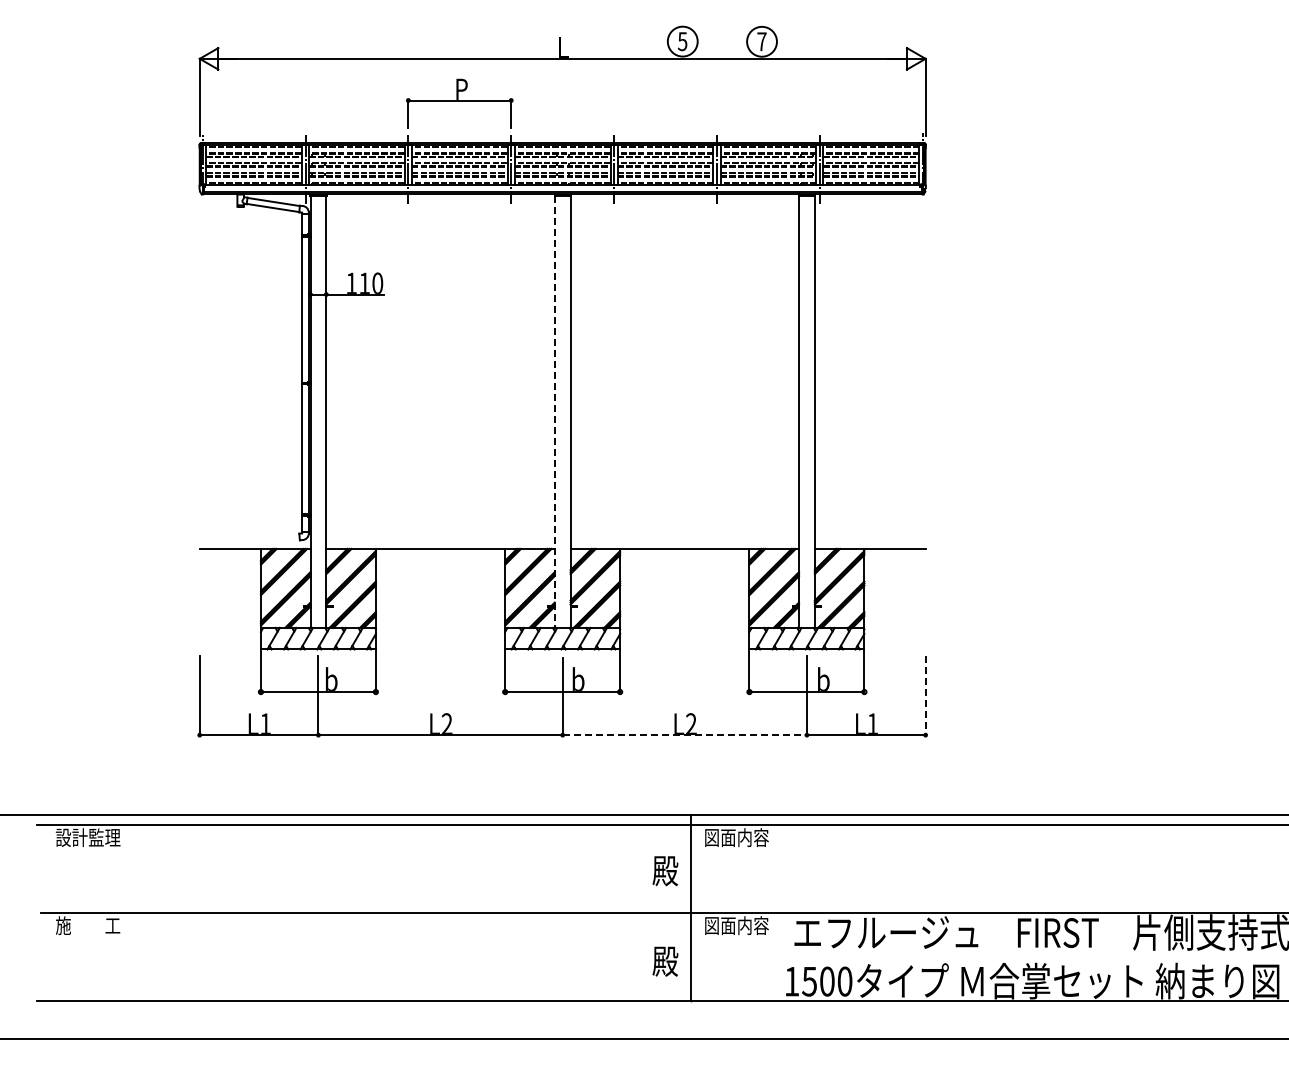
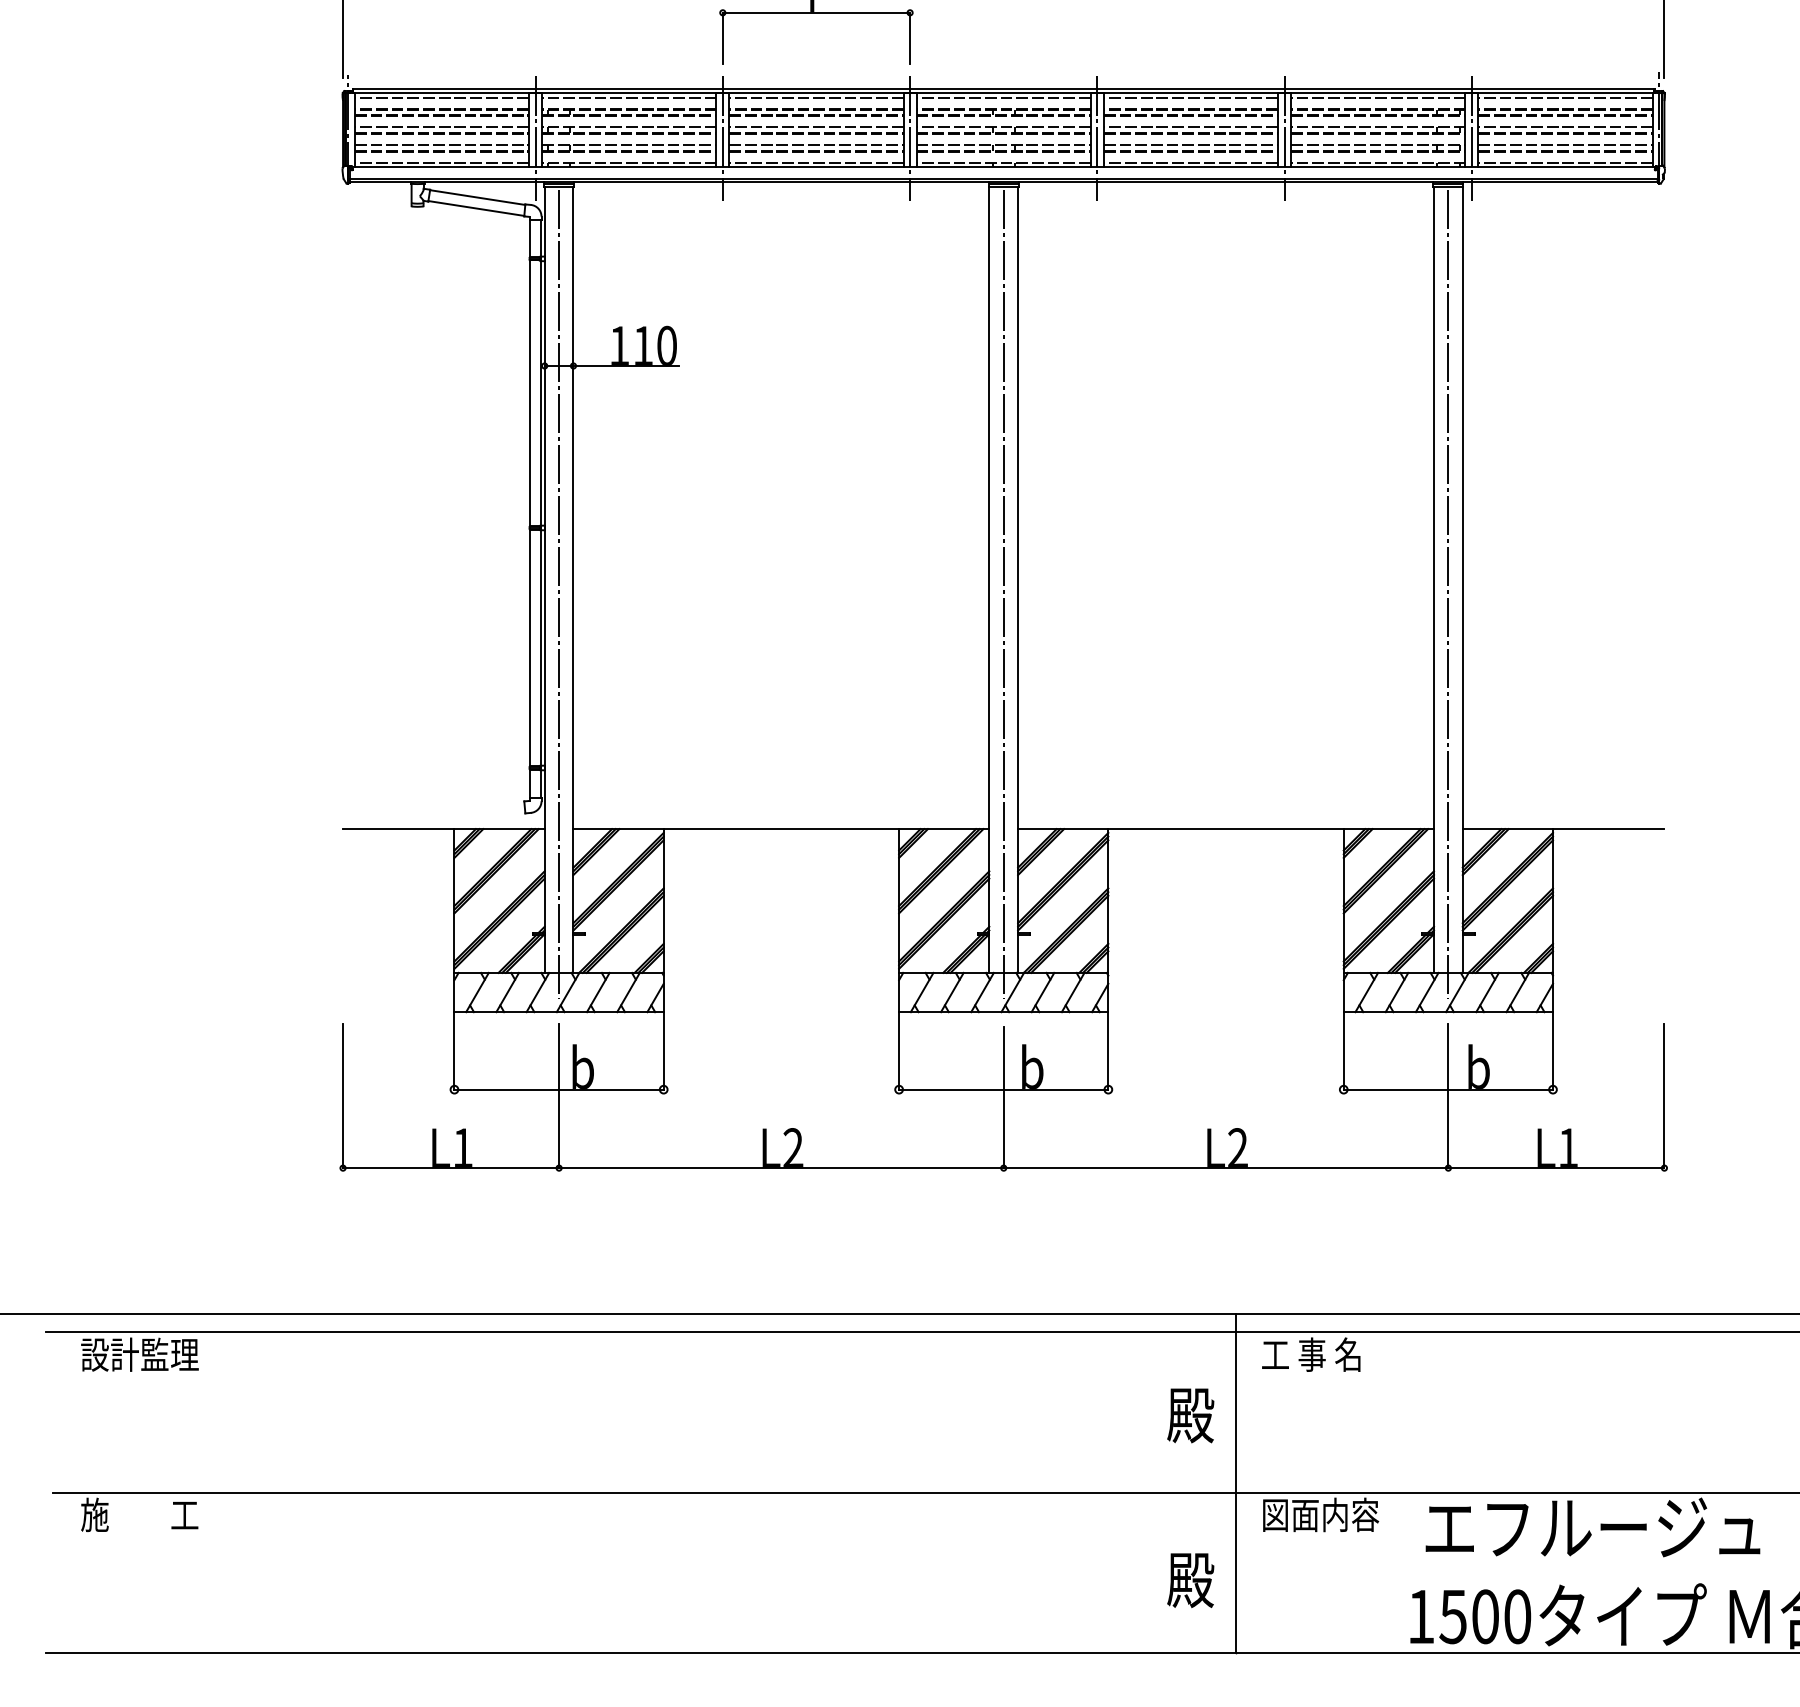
line: (554, 411) -> (988, 578), dashed -> solid
line: (318, 419) -> (559, 593), added
line: (562, 419) -> (1003, 593), added
line: (806, 419) -> (1447, 593), added
line: (925, 695) -> (1664, 1095), dashed -> solid
line: (685, 735) -> (1227, 1168), dashed -> solid
text: (736, 837) -> (1320, 1354), 図面内容 -> 工 事 名

